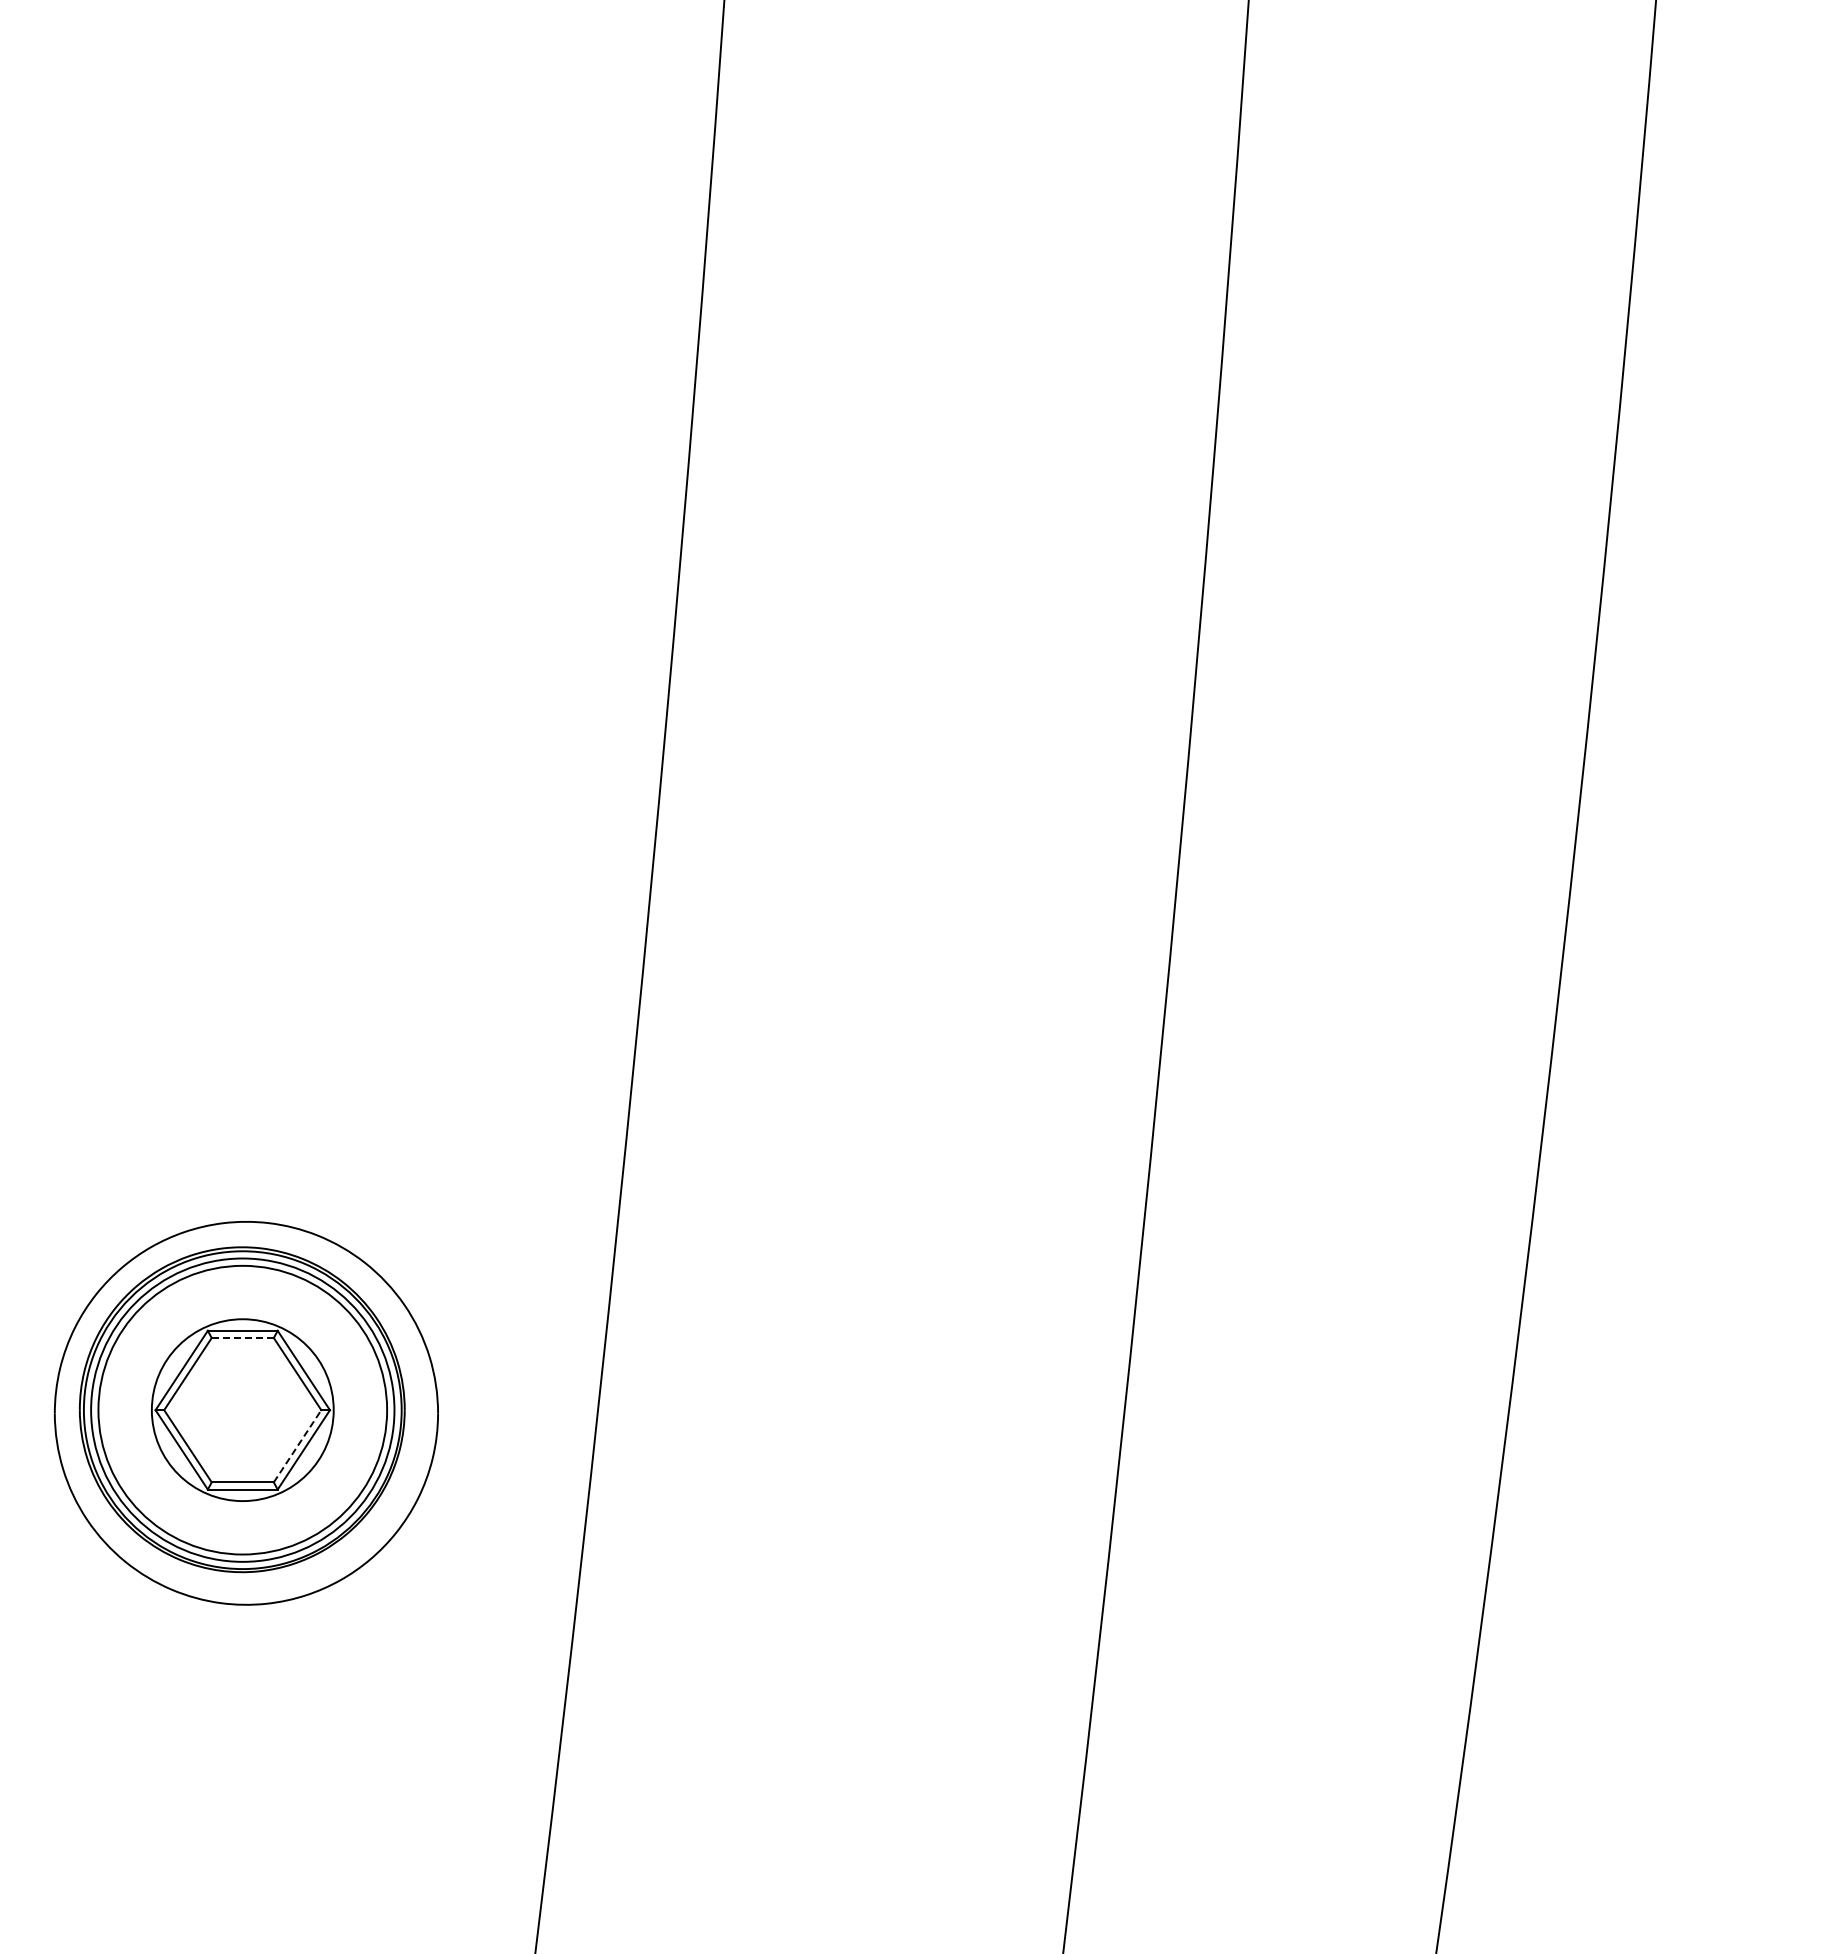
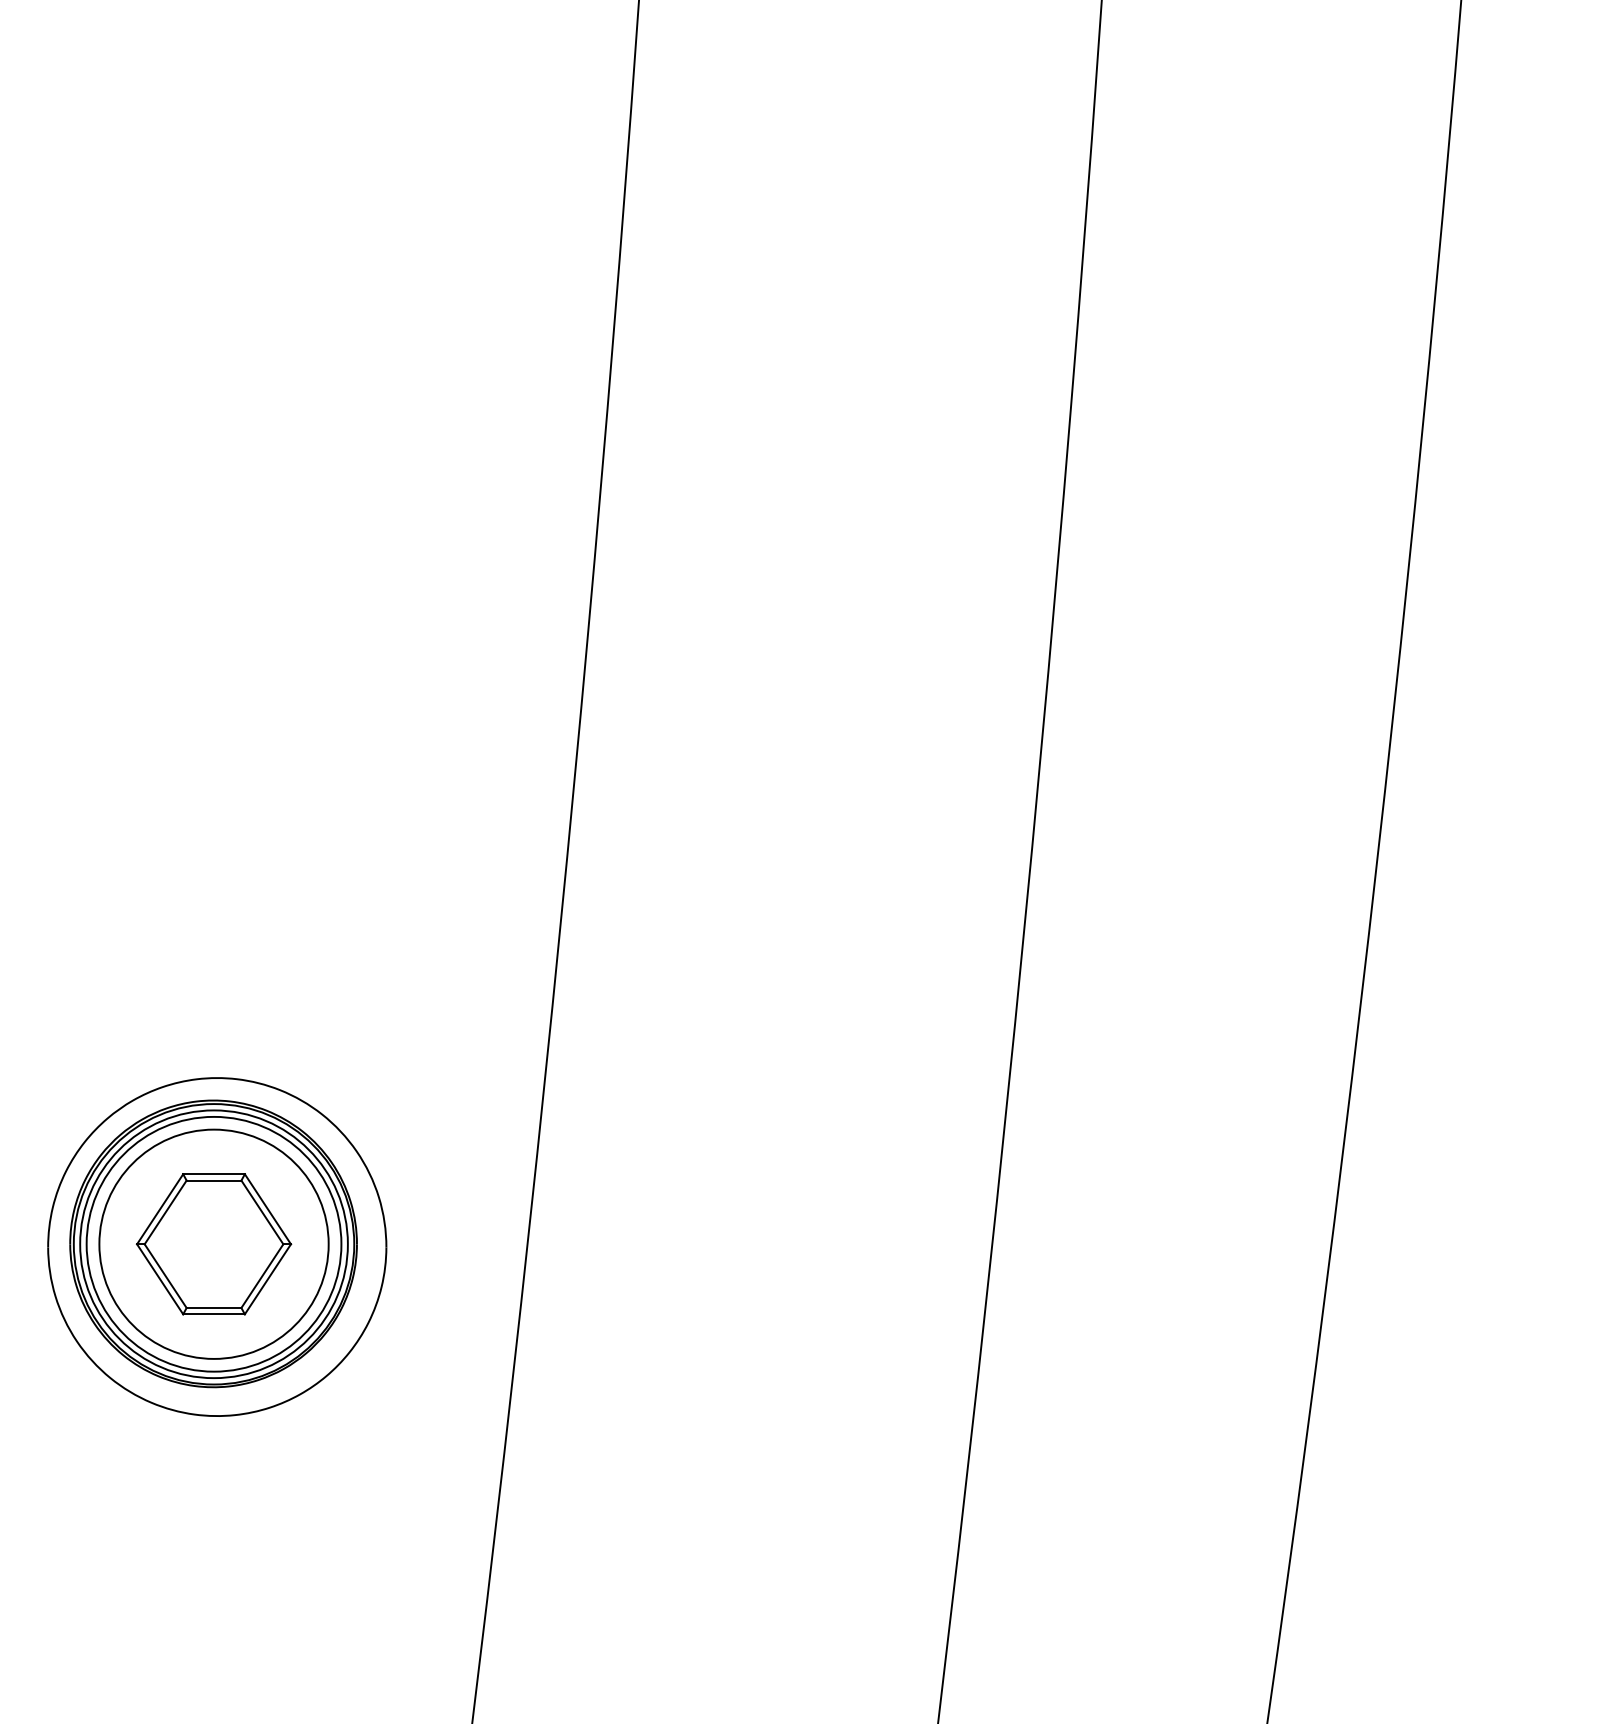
line: (242, 1338) -> (213, 1181), dashed -> solid
circle: (242, 1410) -> (213, 1244), size x1.43
line: (297, 1445) -> (262, 1275), dashed -> solid

